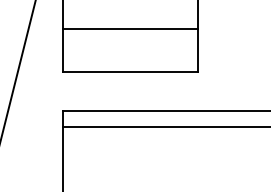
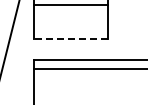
line: (130, 28) -> (71, 4), moved
line: (130, 72) -> (71, 39), solid -> dashed

